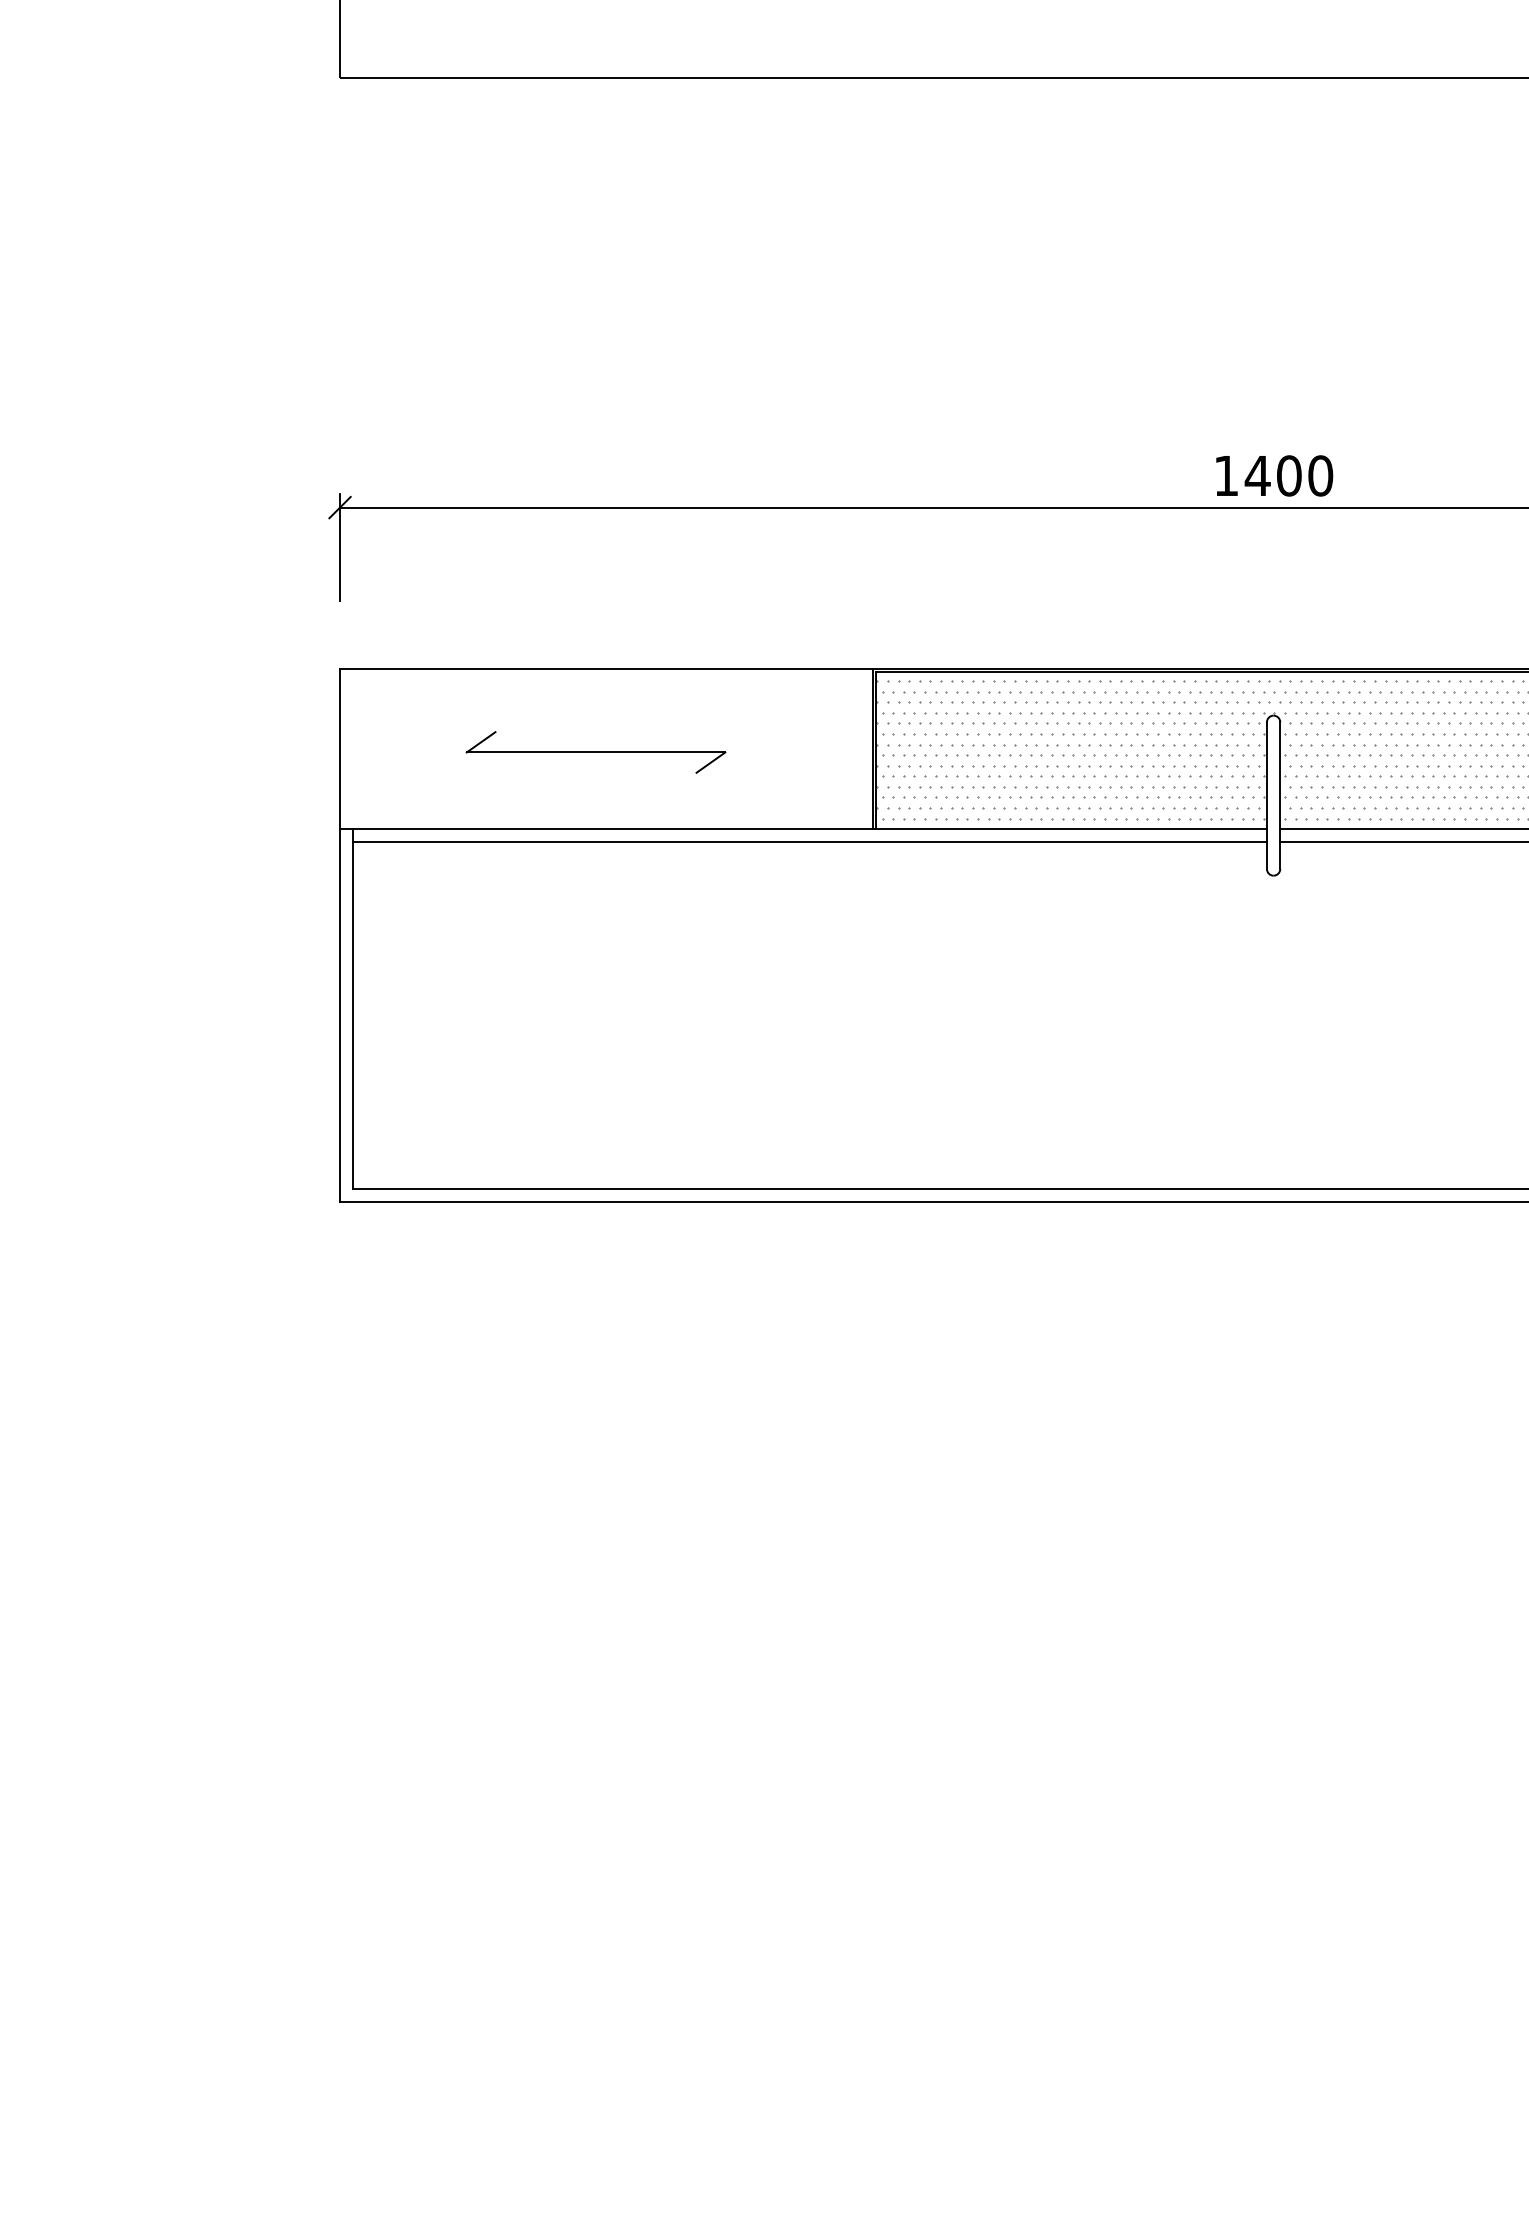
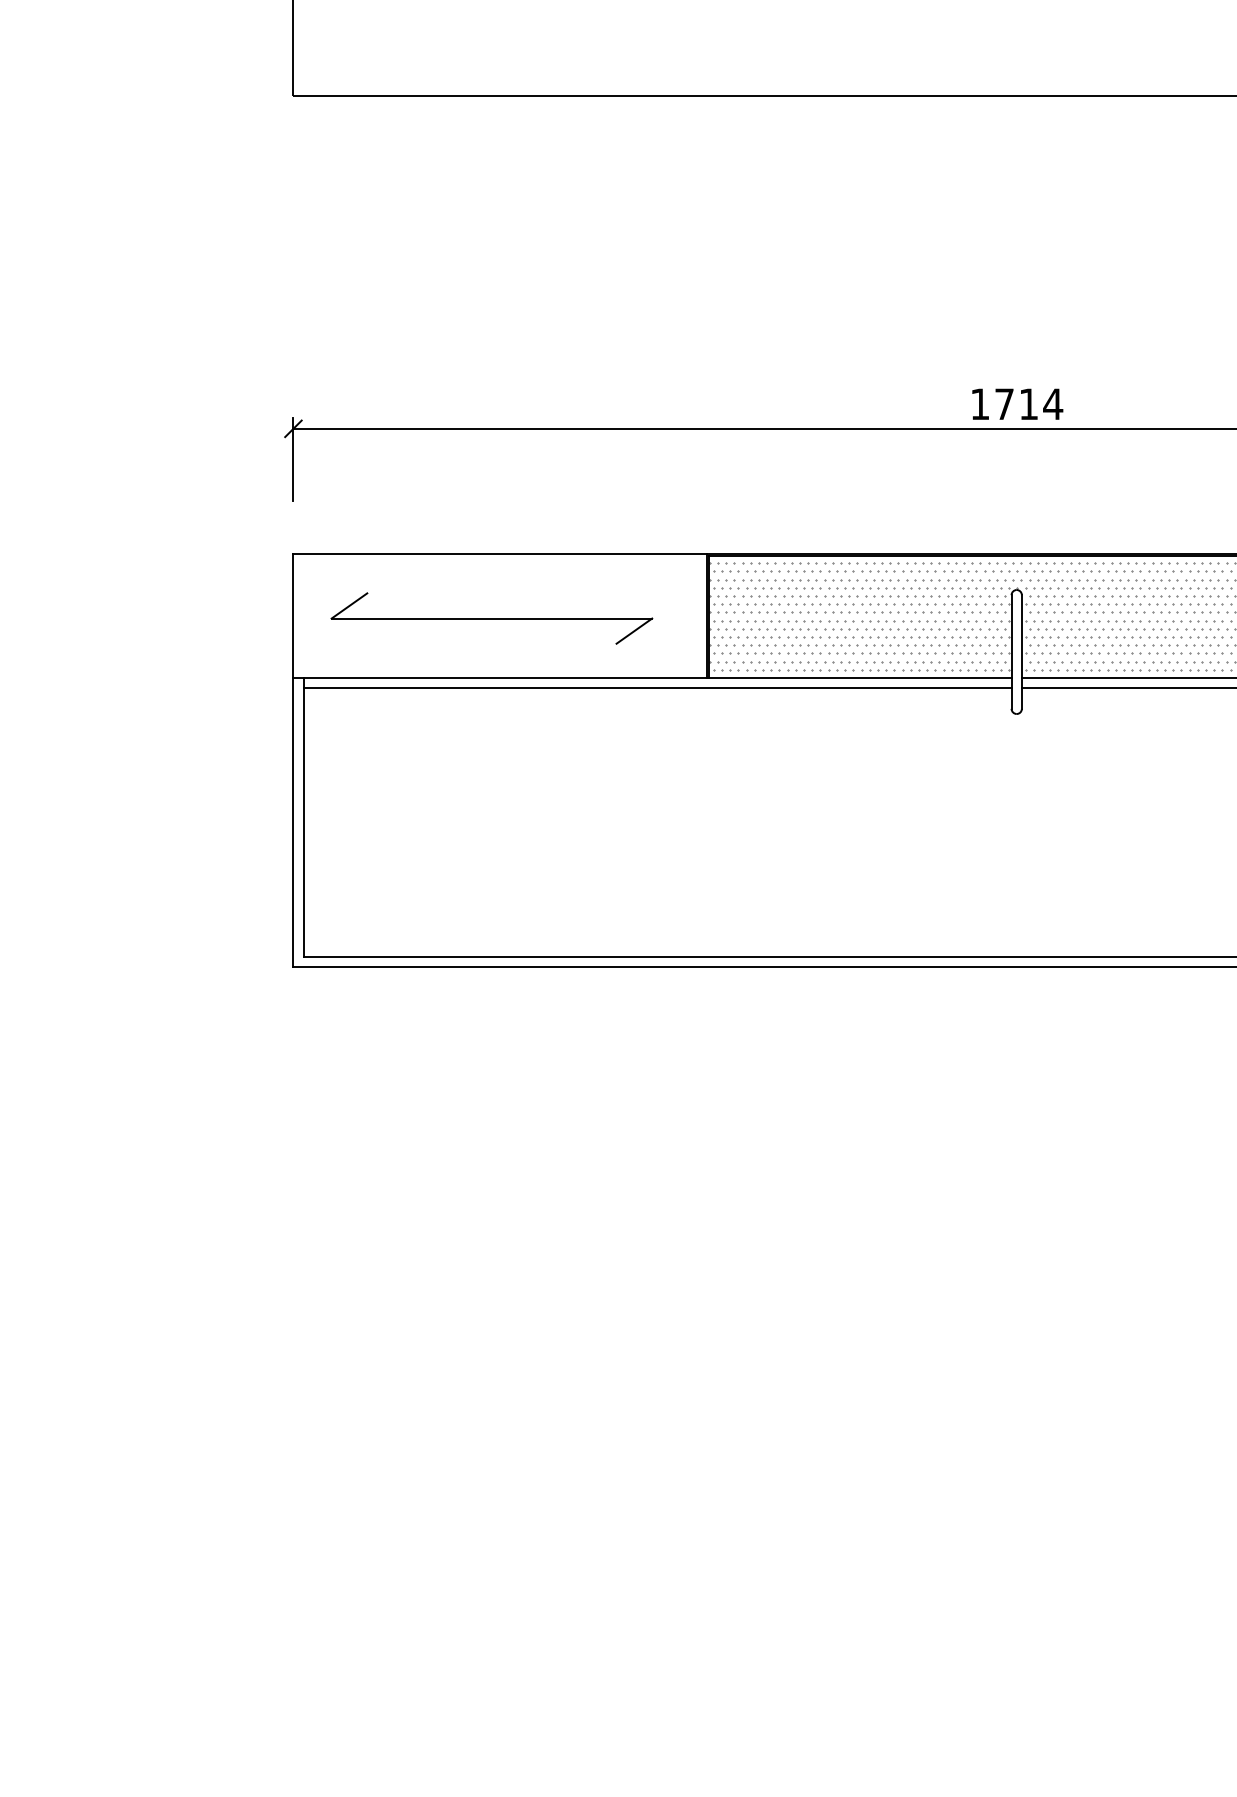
text: (1288, 476) -> (1028, 404), 1400 -> 1714
part: (595, 752) -> (491, 618), size x1.6

